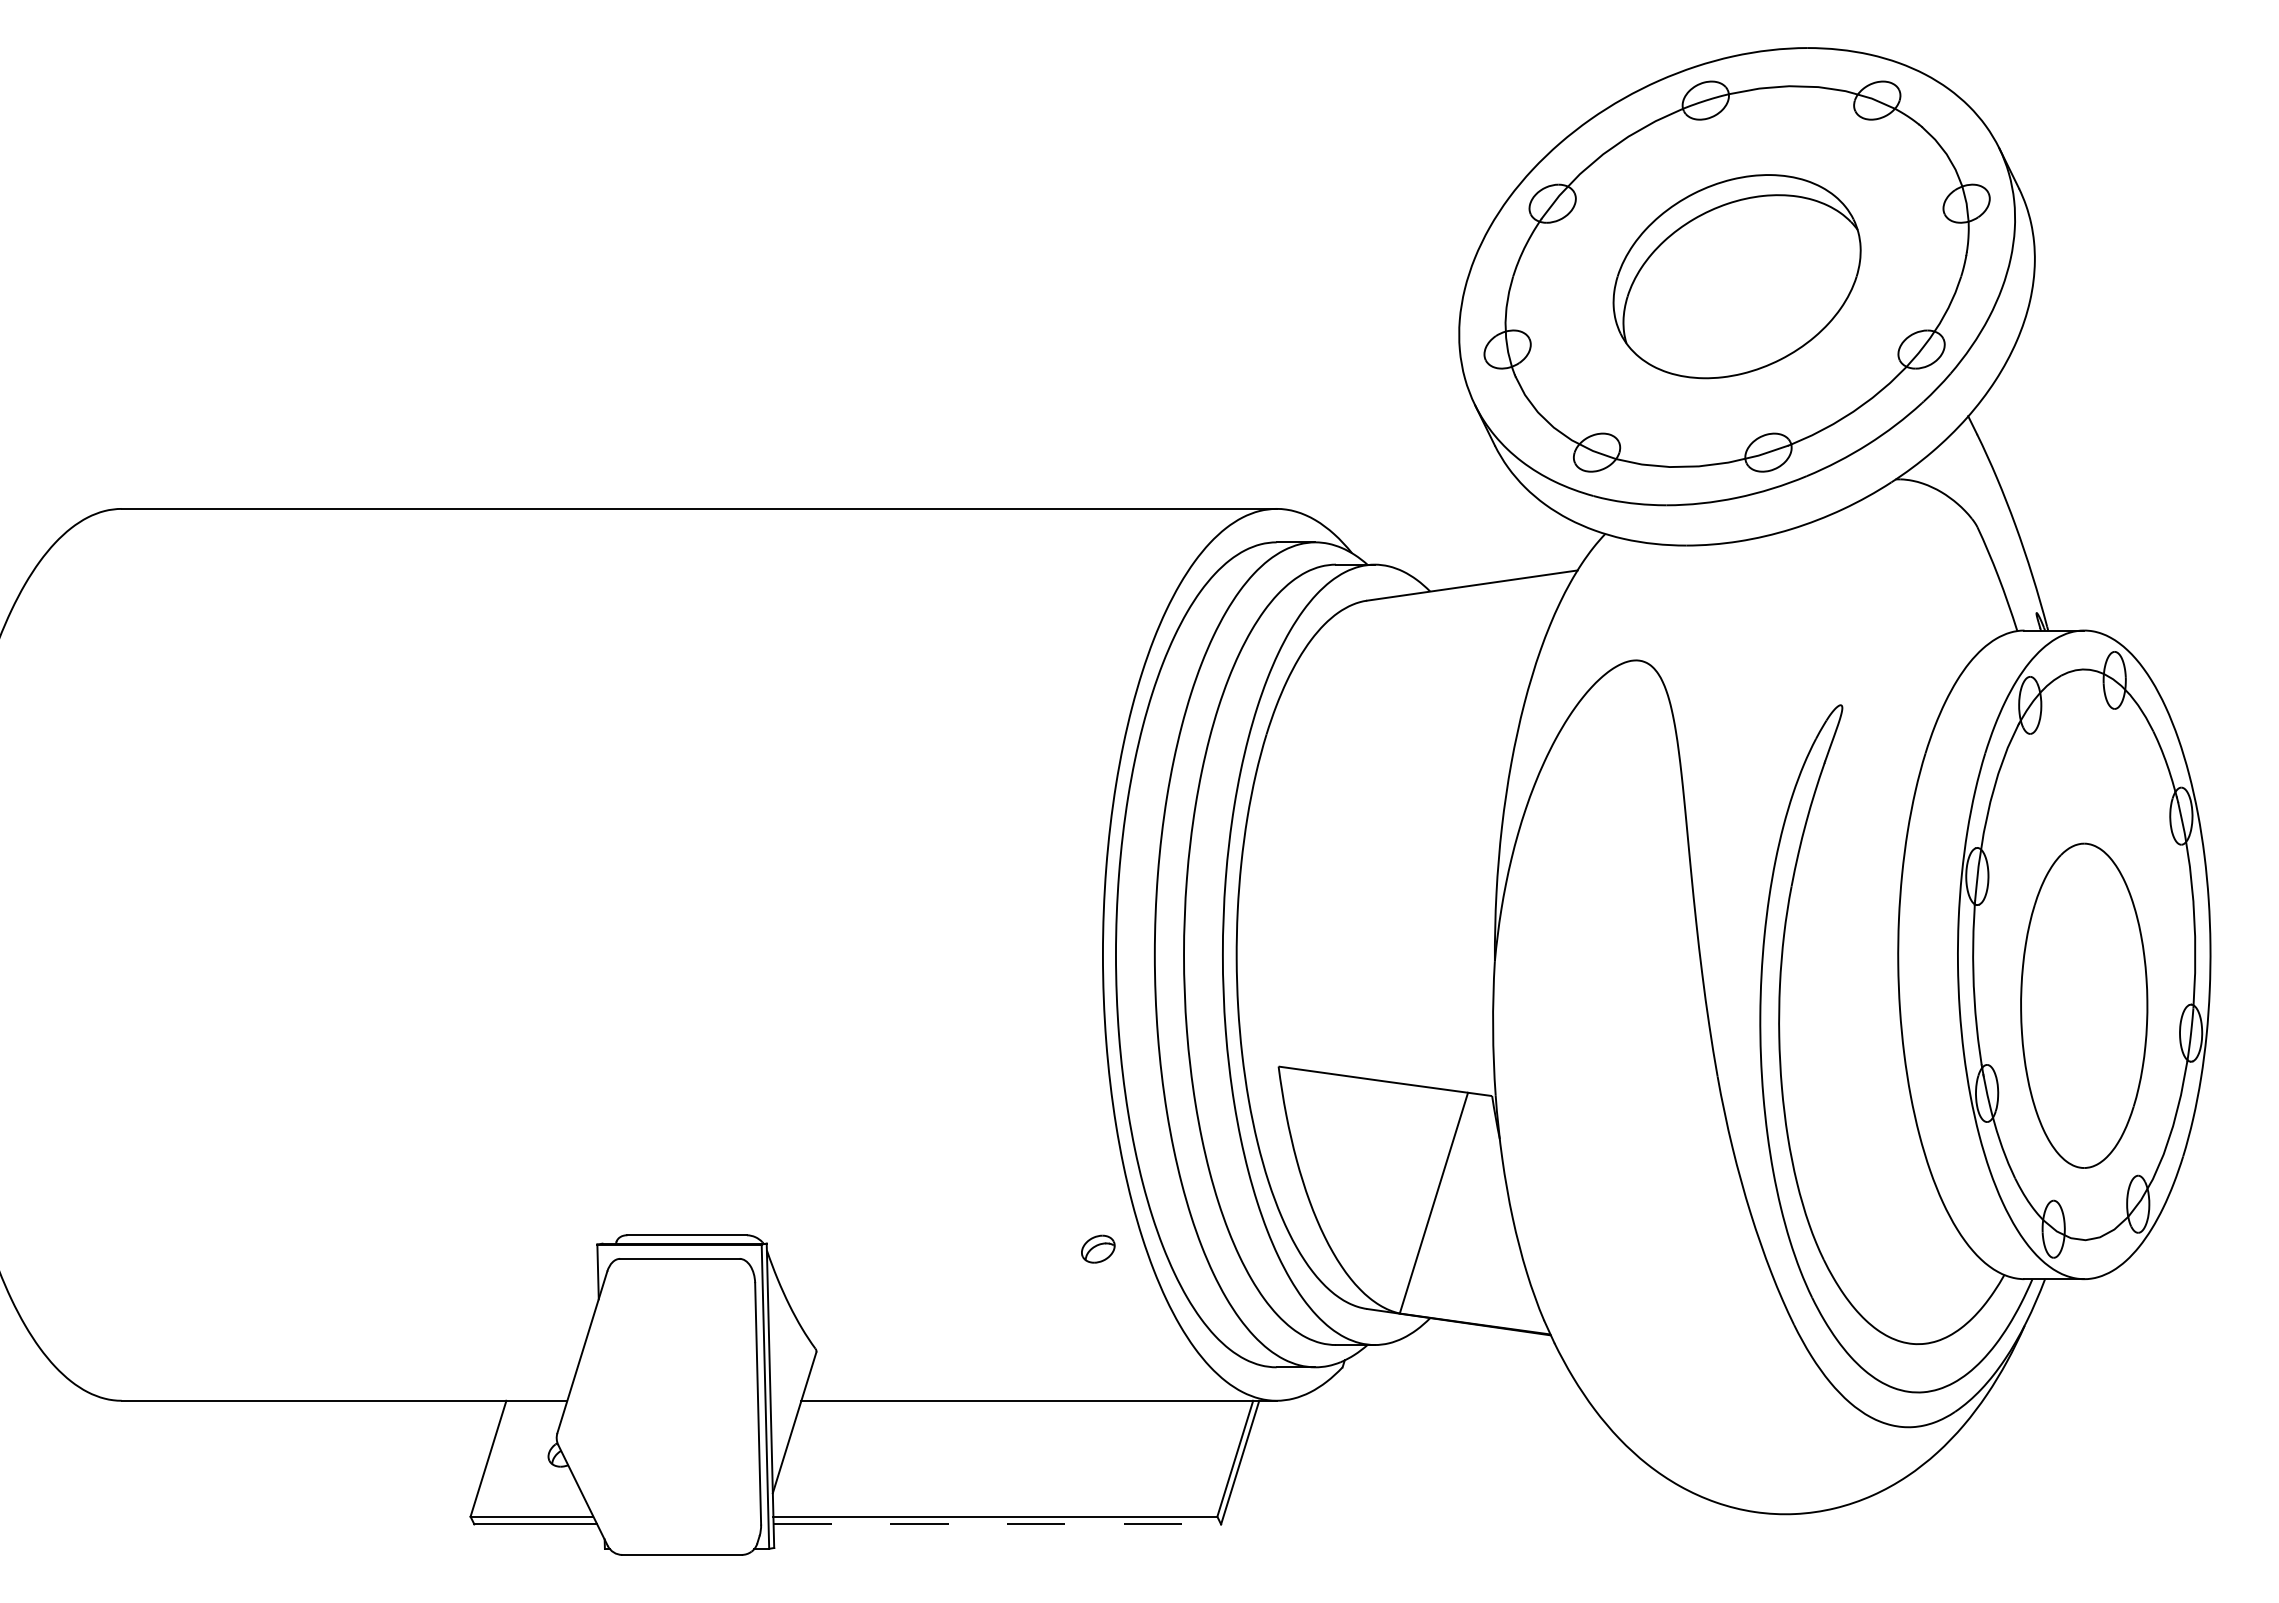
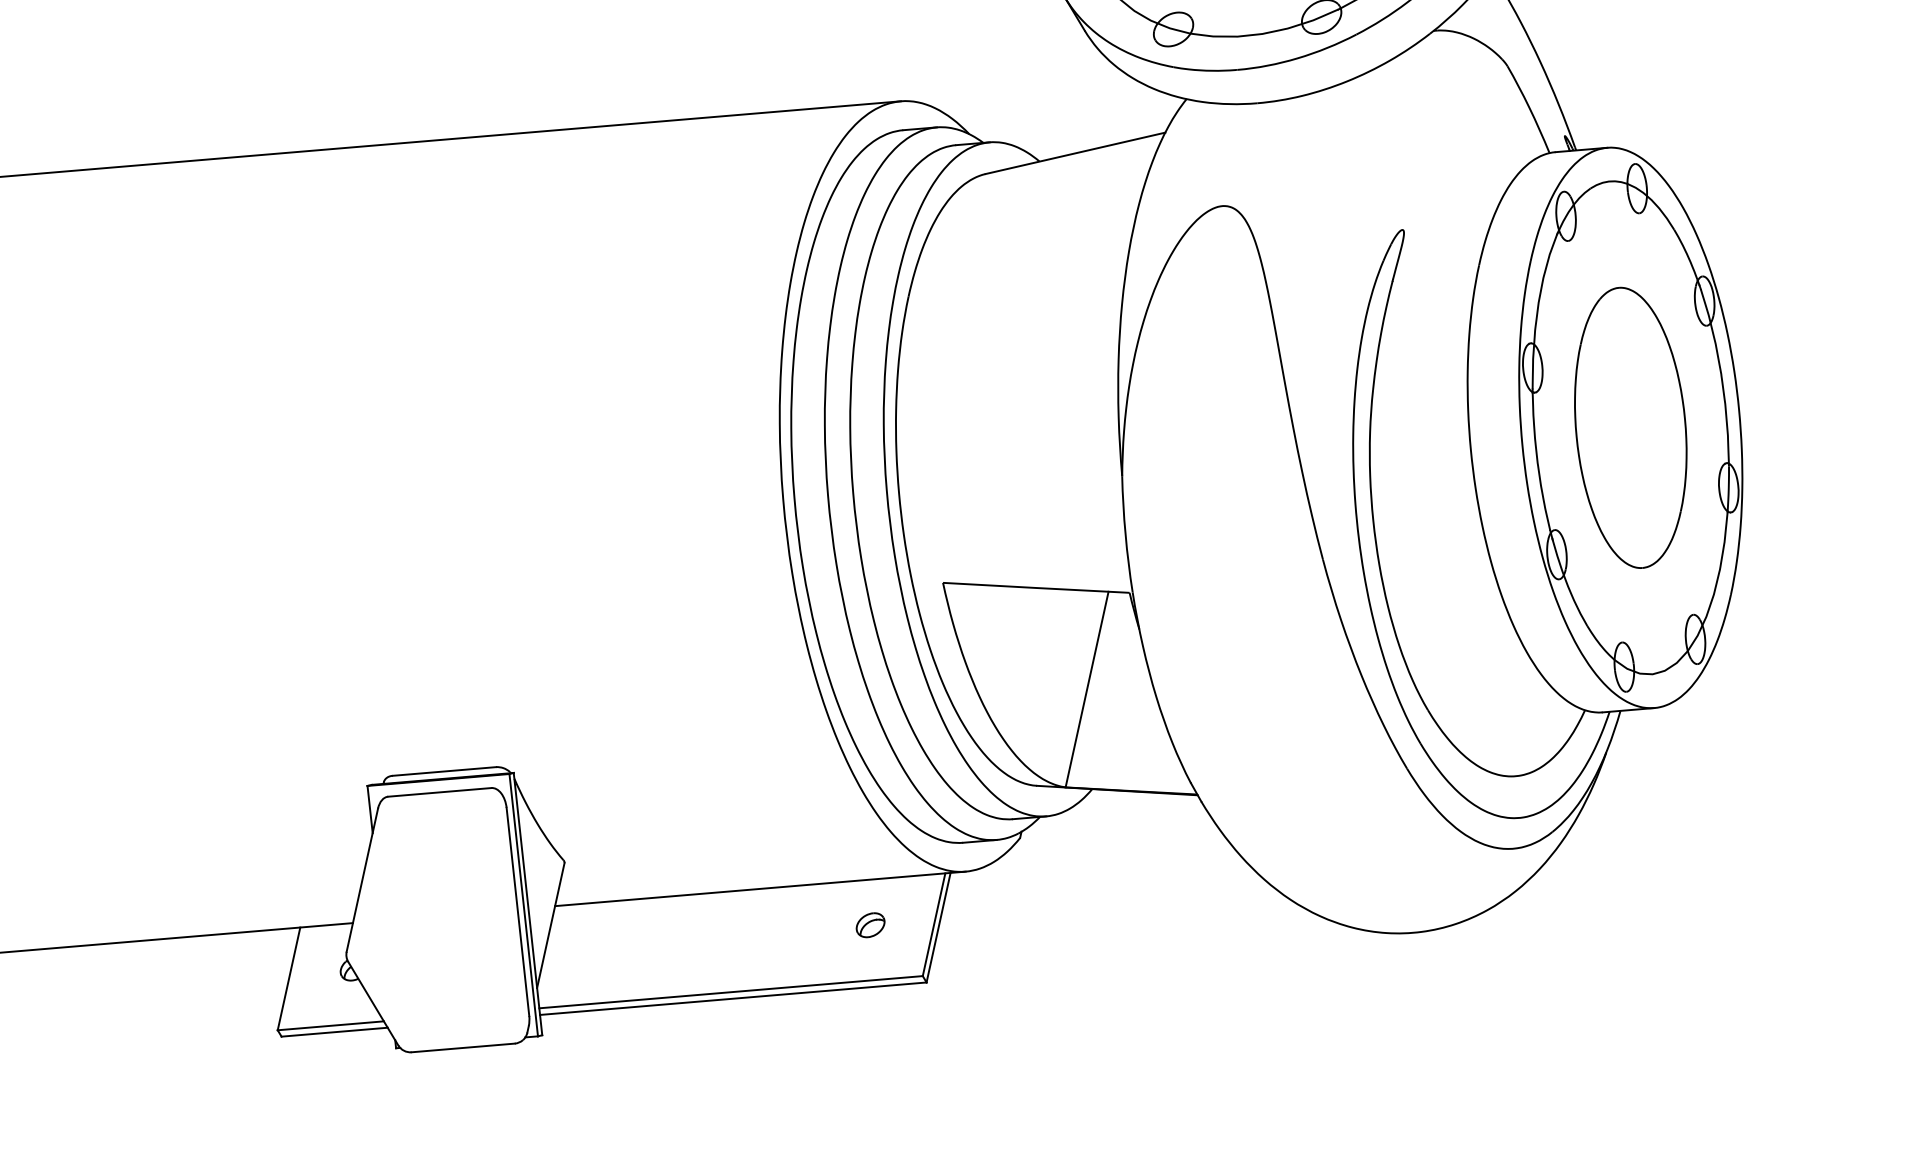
part: (2084, 1005) -> (1631, 427), moved
part: (1098, 1248) -> (870, 924), moved
line: (997, 1524) -> (733, 998), dashed -> solid

